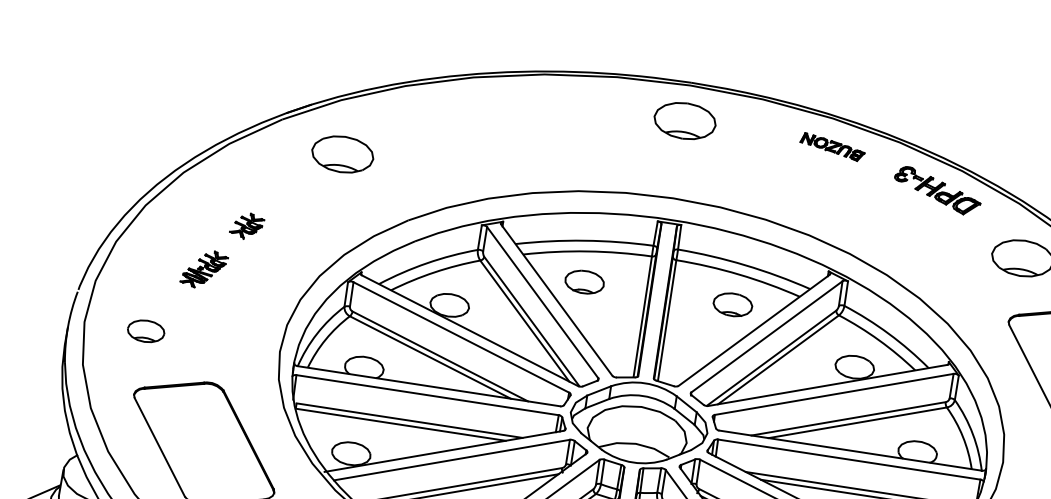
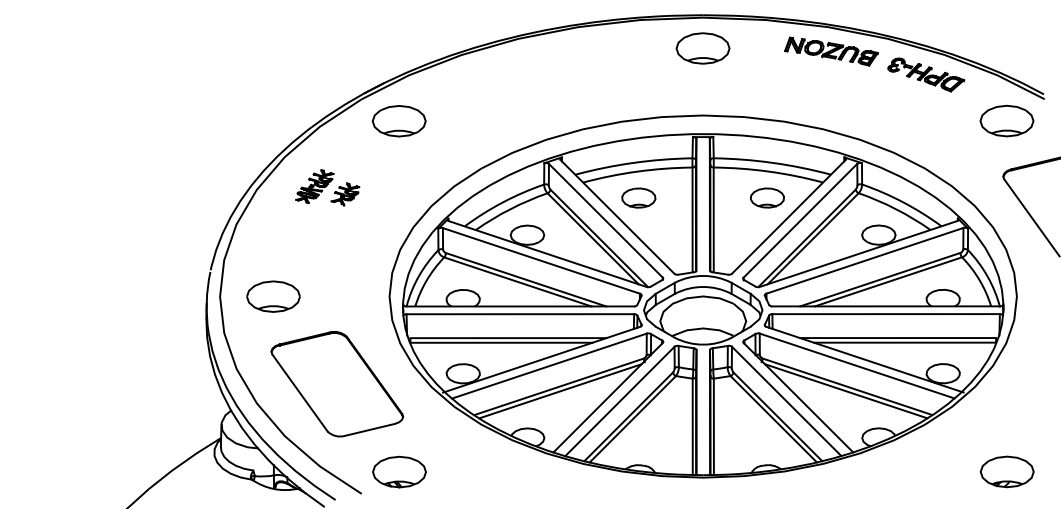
part: (832, 147) -> (831, 51), size x1.67
part: (341, 154) -> (398, 121), moved
part: (203, 269) -> (314, 186), moved
part: (146, 331) -> (273, 296), size x1.67

